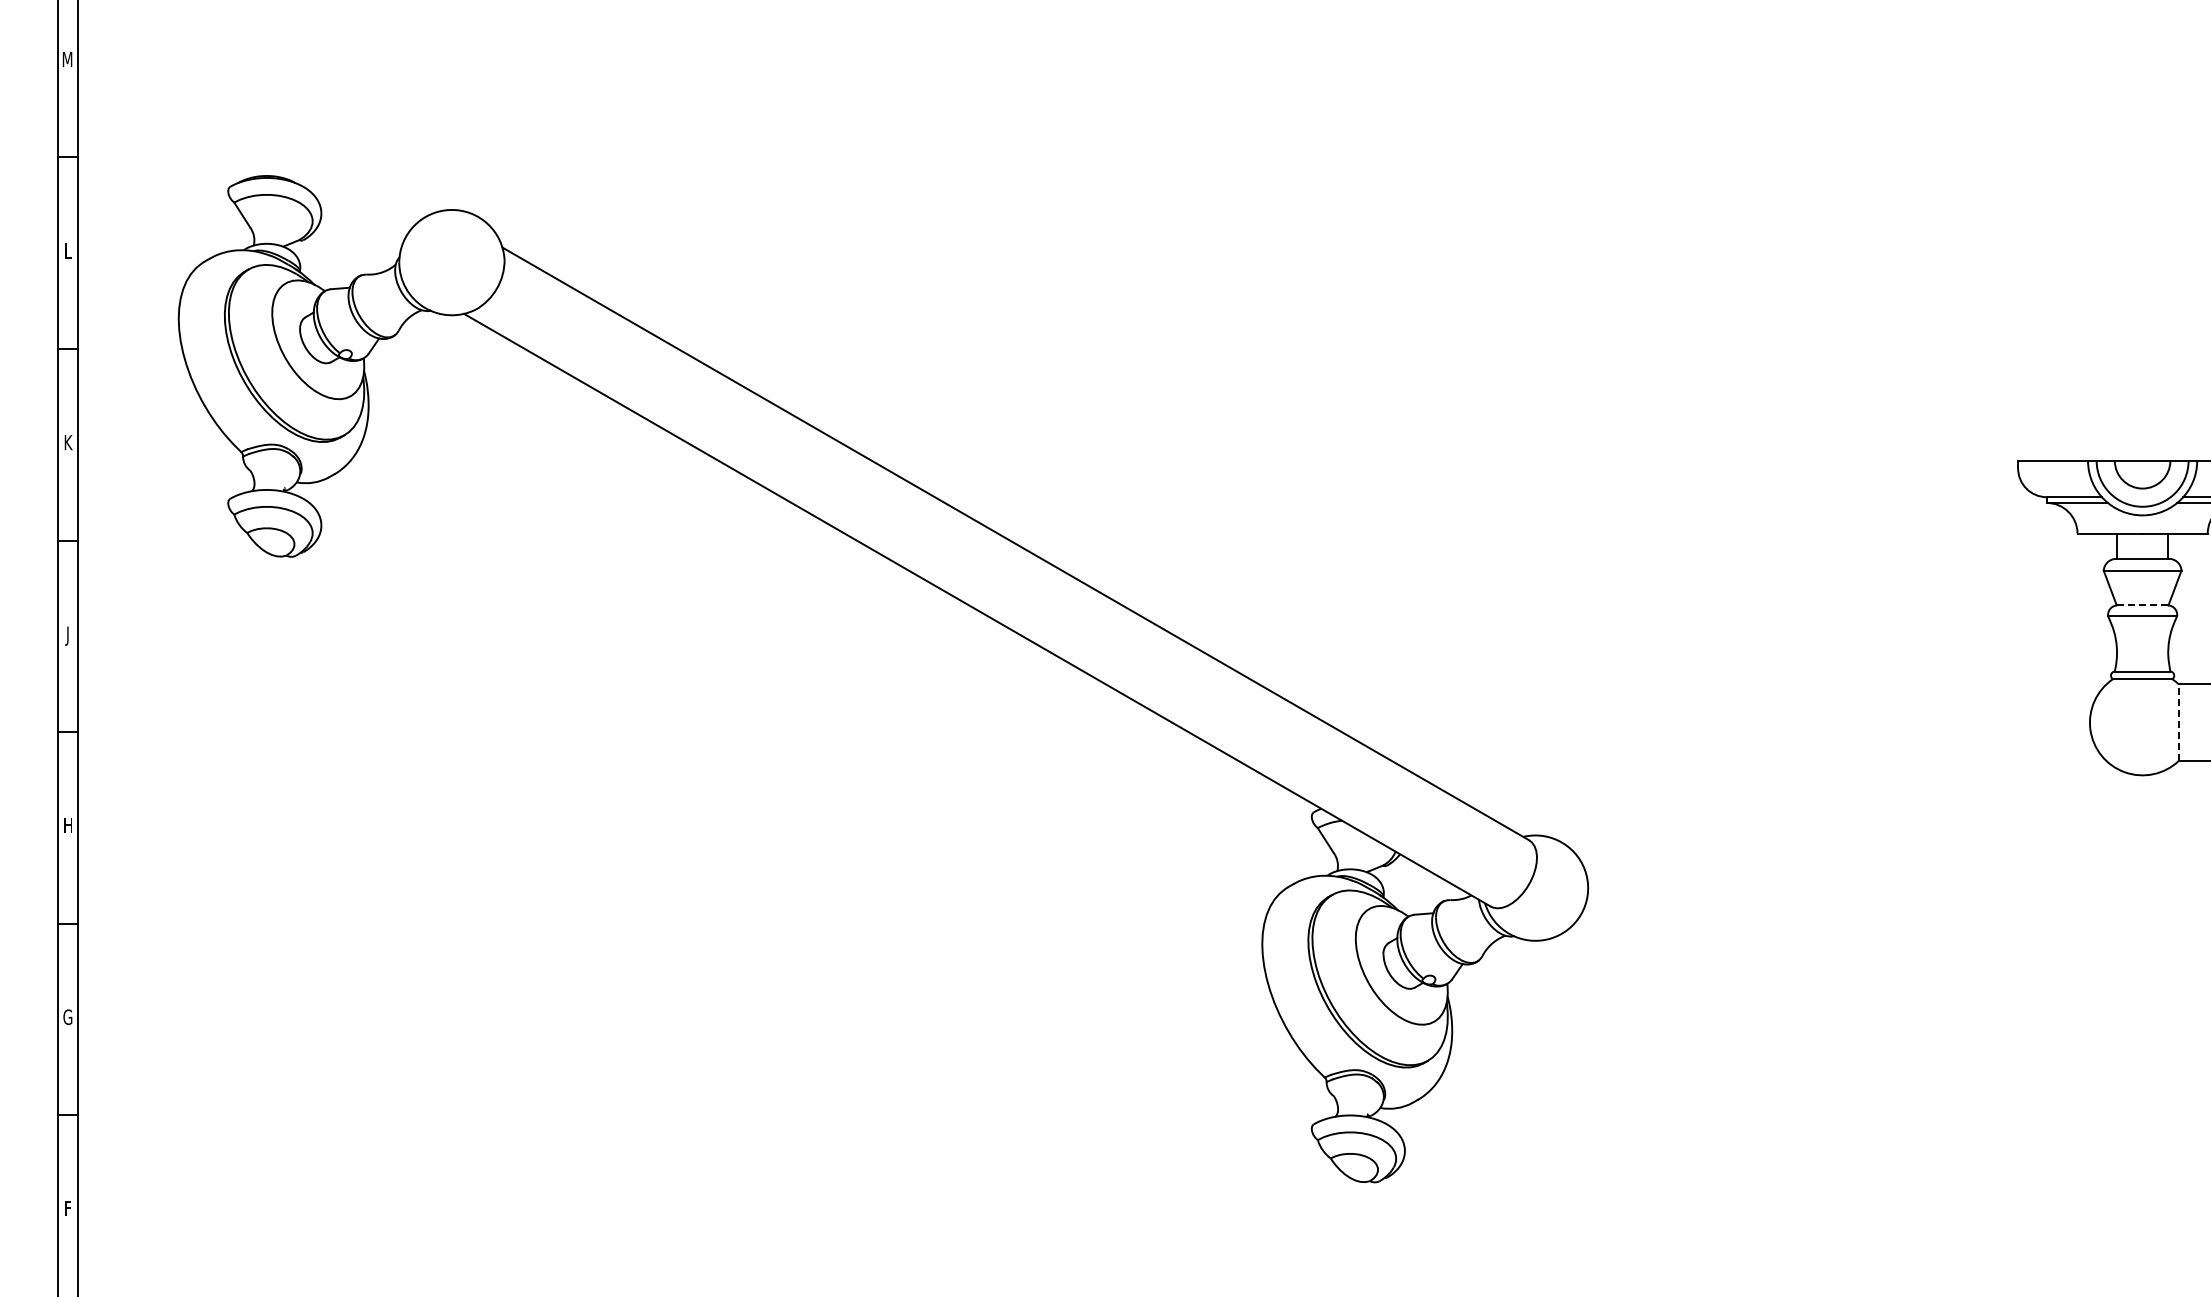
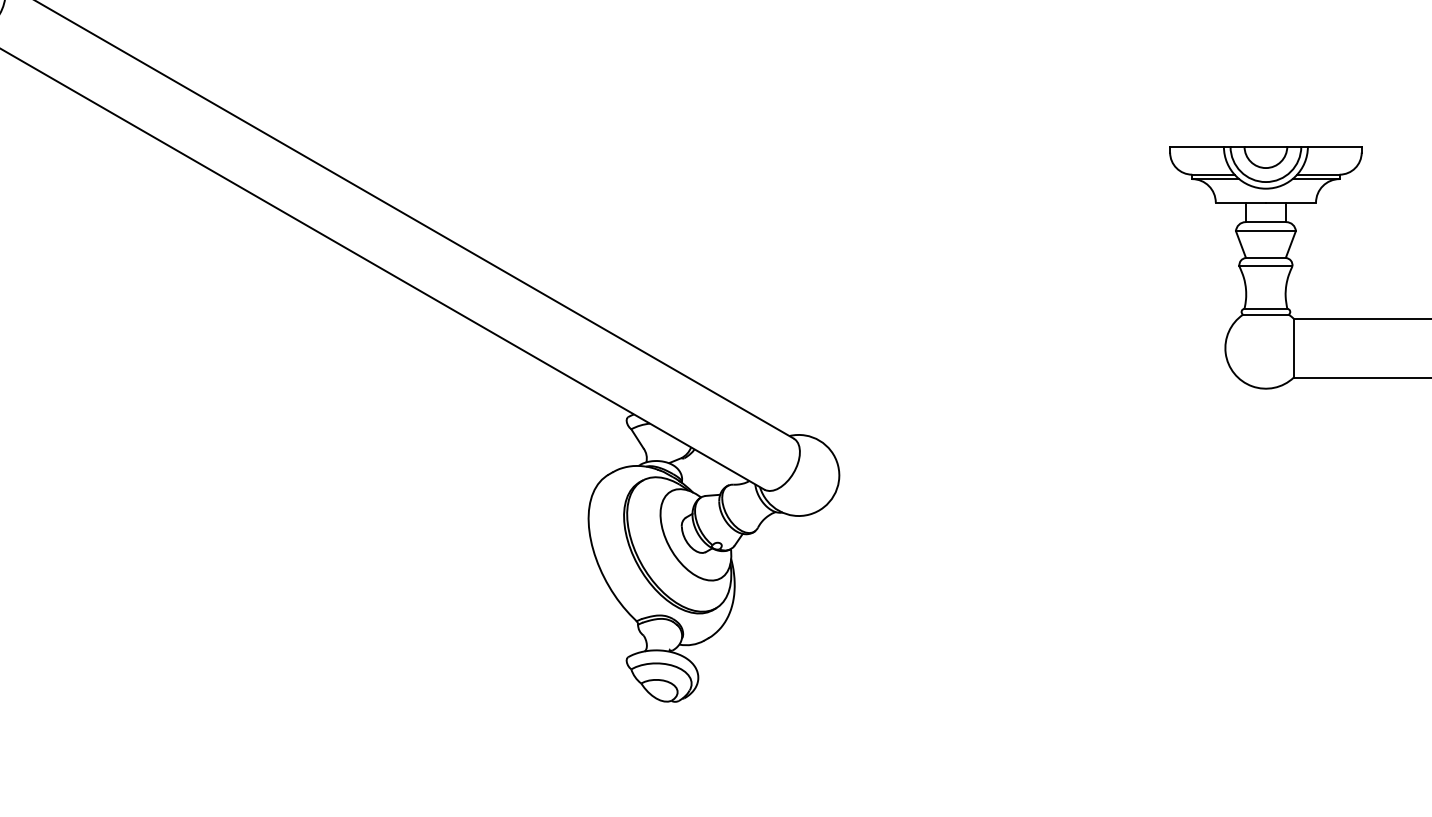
line: (2142, 605) -> (1265, 258), dashed -> solid
line: (2178, 722) -> (1293, 348), dashed -> solid

